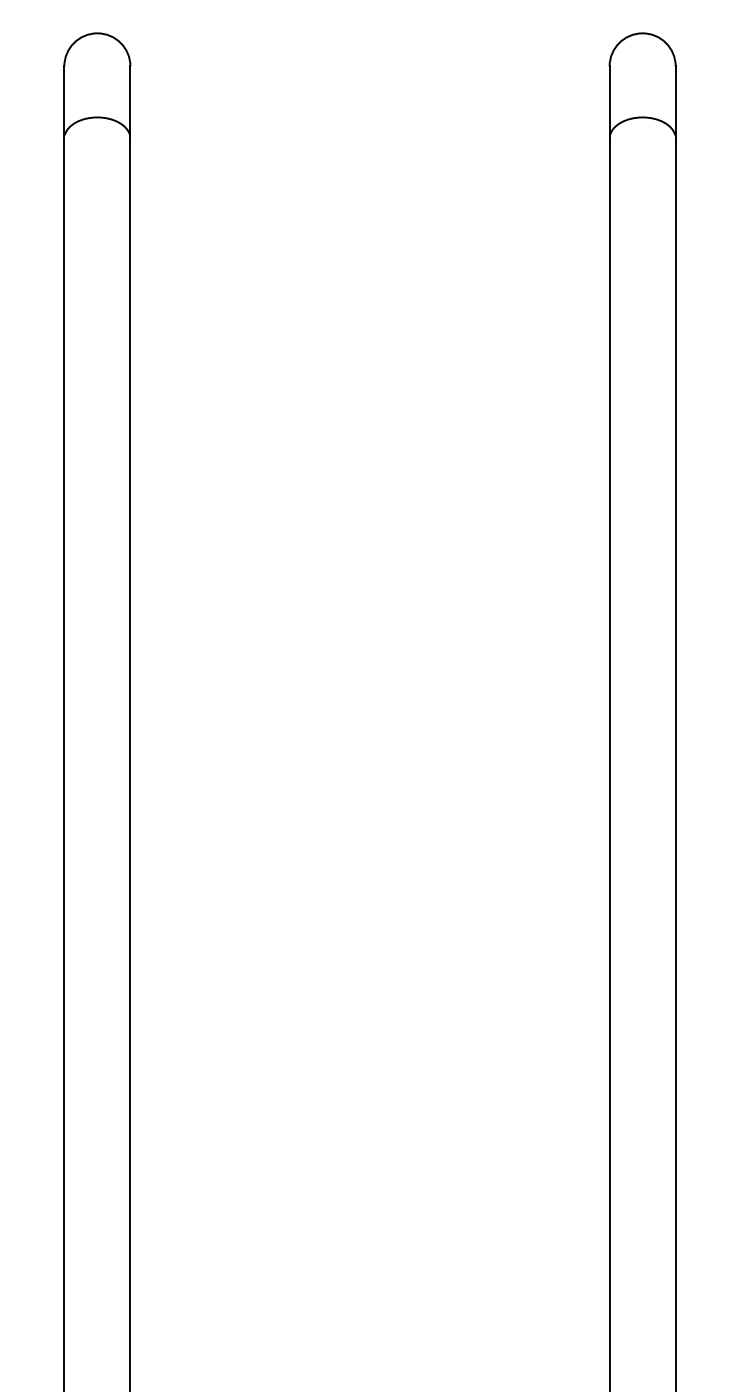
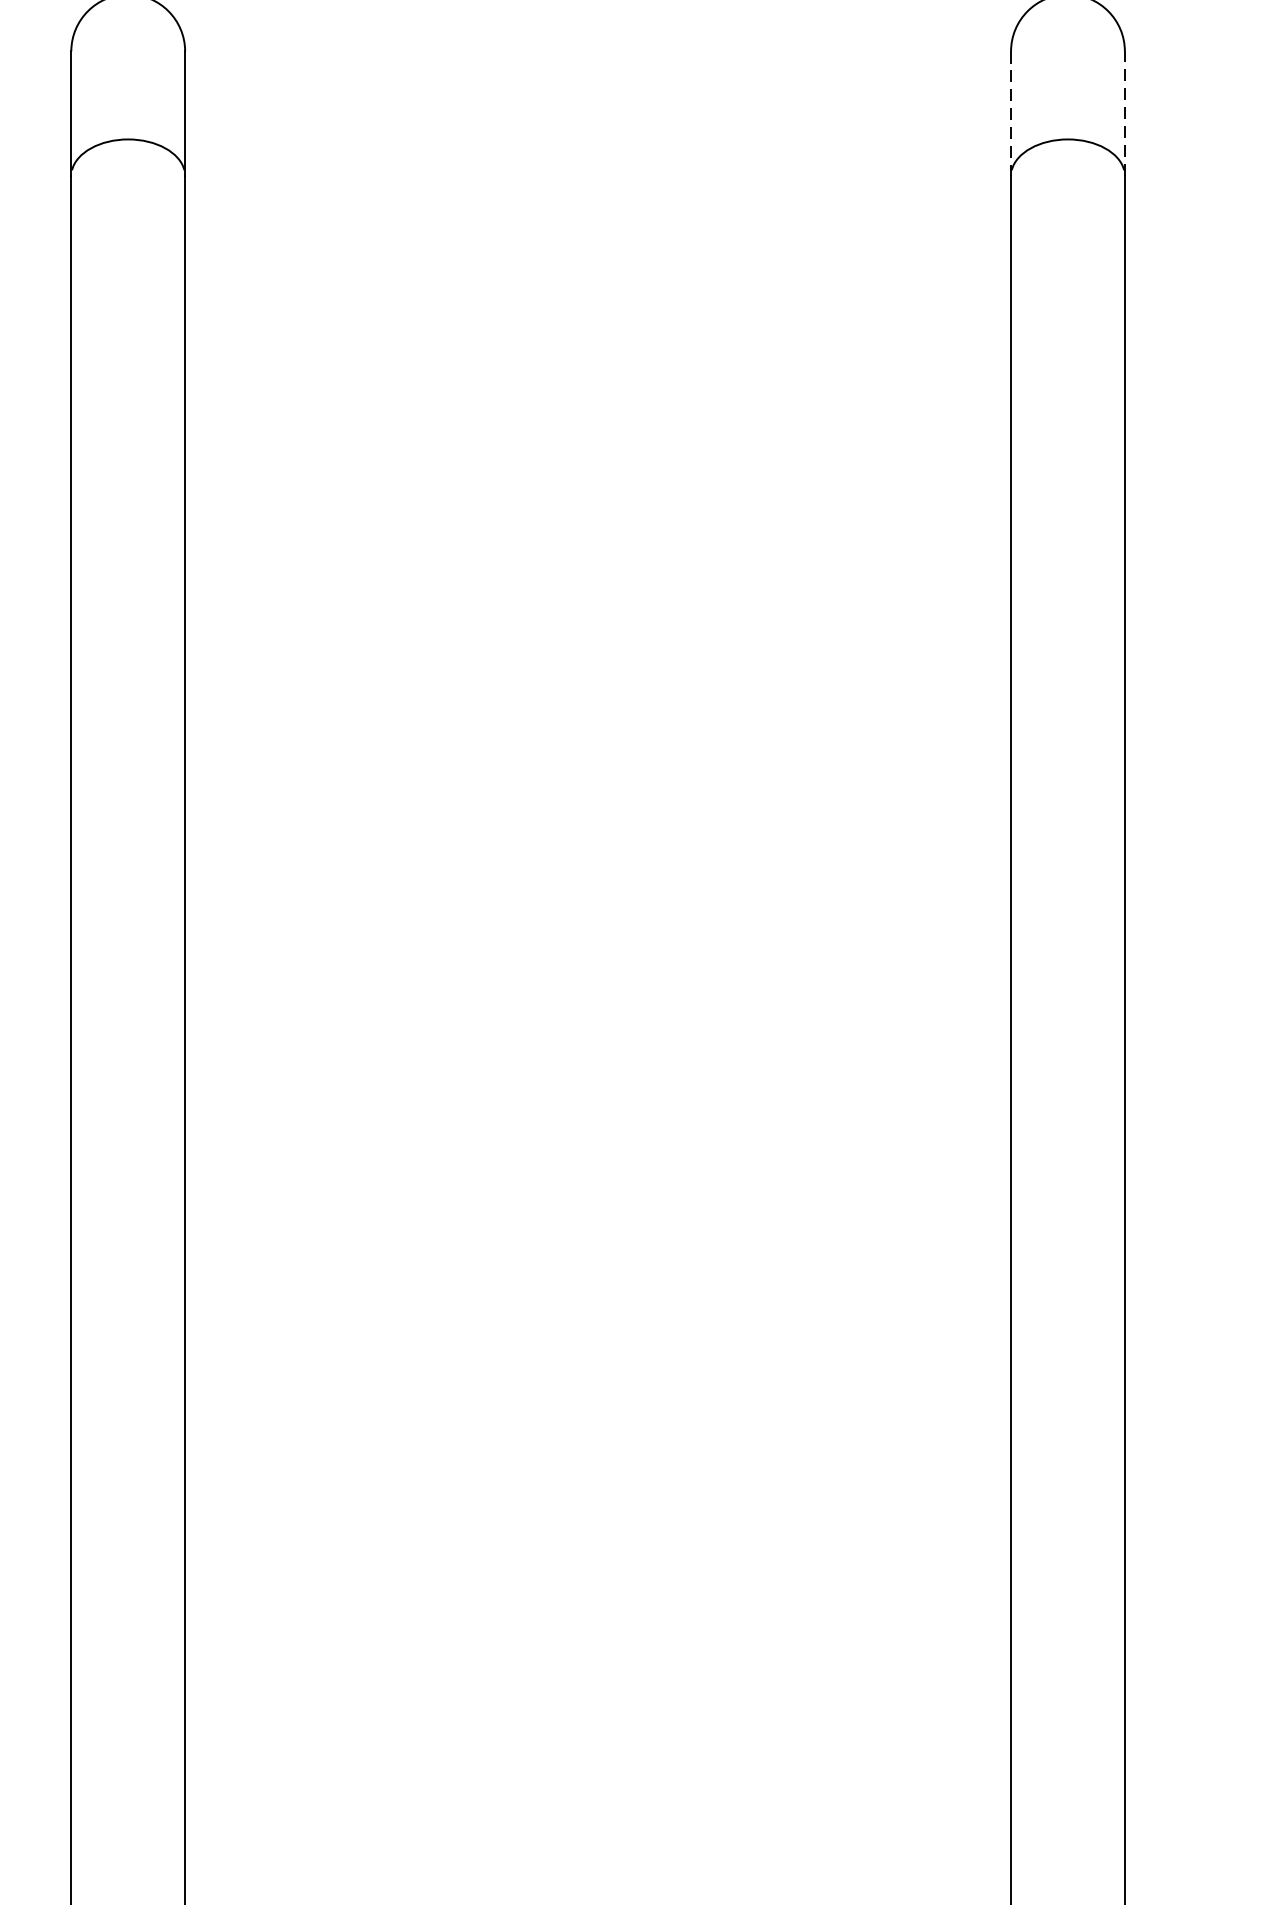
line: (675, 102) -> (1124, 113), solid -> dashed
line: (609, 103) -> (1010, 115), solid -> dashed

